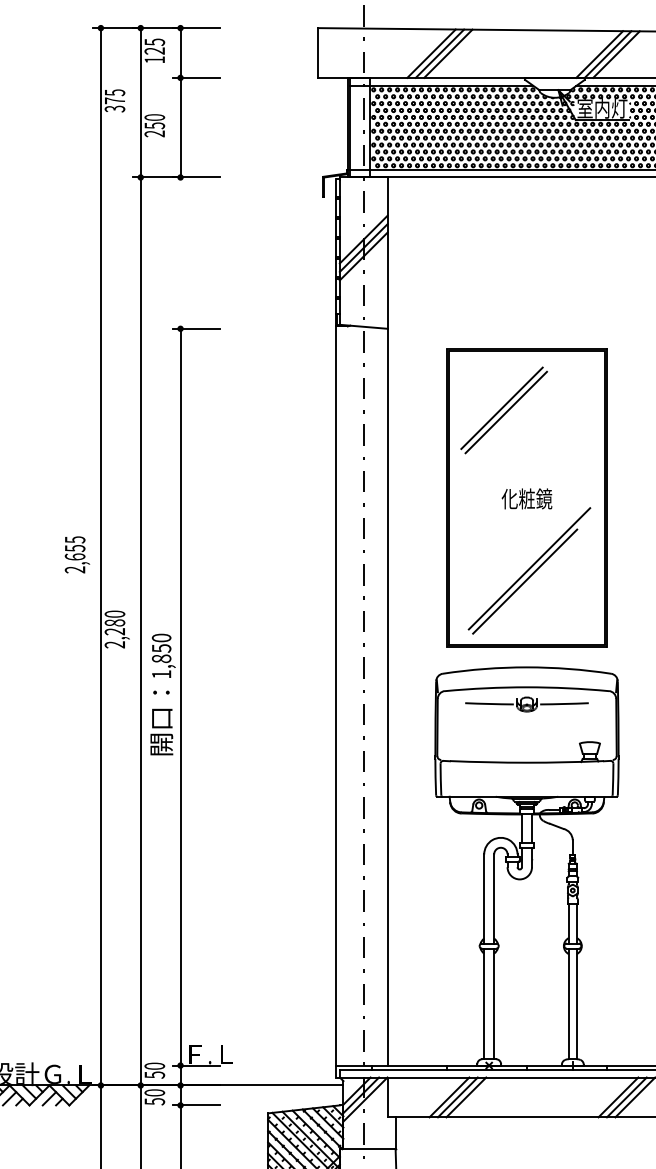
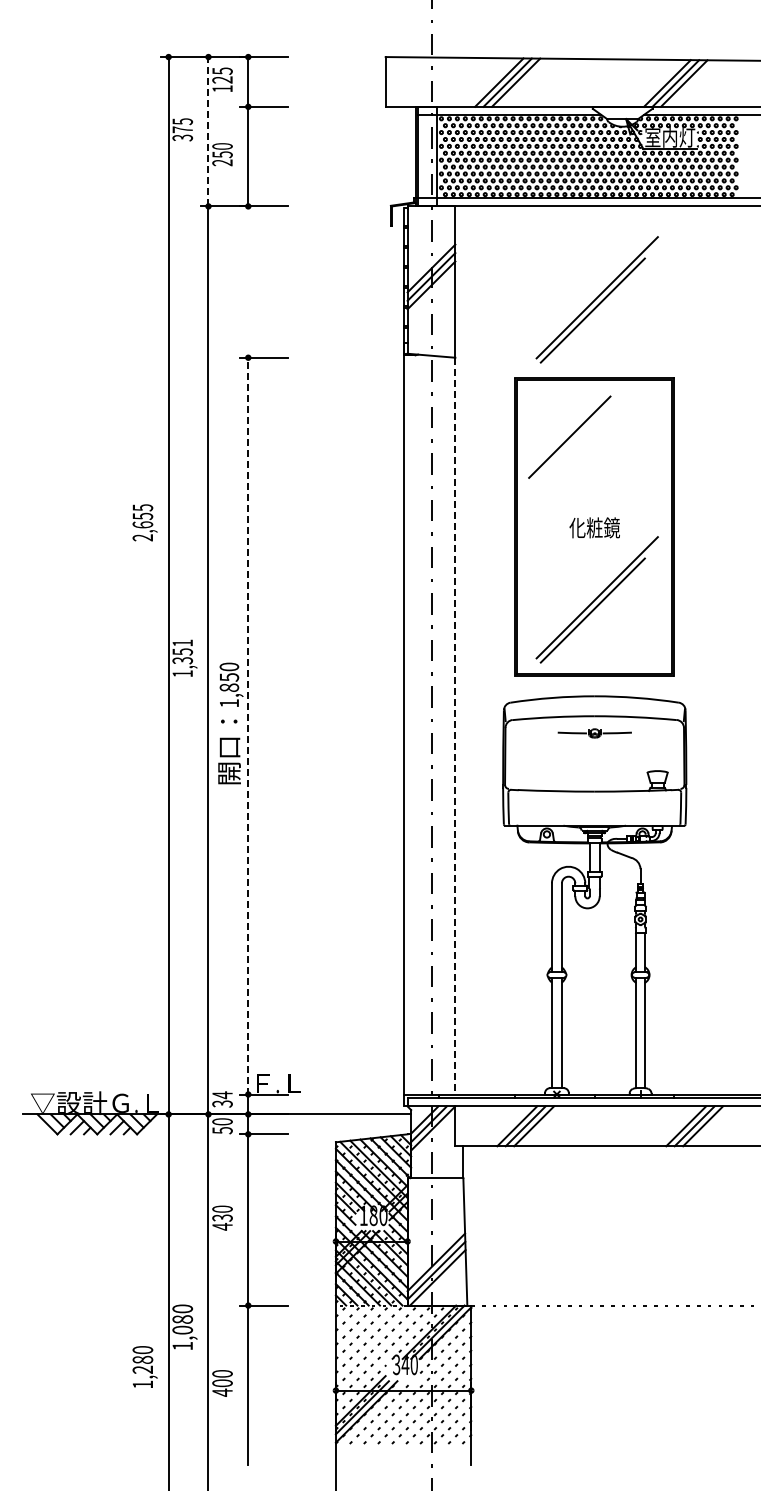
line: (140, 102) -> (208, 131), solid -> dashed
part: (528, 270) -> (596, 299), added
line: (505, 412) -> (573, 441), removed
text: (76, 554) -> (144, 522), moved
text: (114, 629) -> (182, 658), 2,280 -> 1,351
line: (180, 696) -> (248, 725), solid -> dashed
line: (387, 697) -> (455, 726), solid -> dashed
part: (526, 704) -> (594, 733), size x0.6
text: (154, 1070) -> (222, 1099), 50 -> 34

